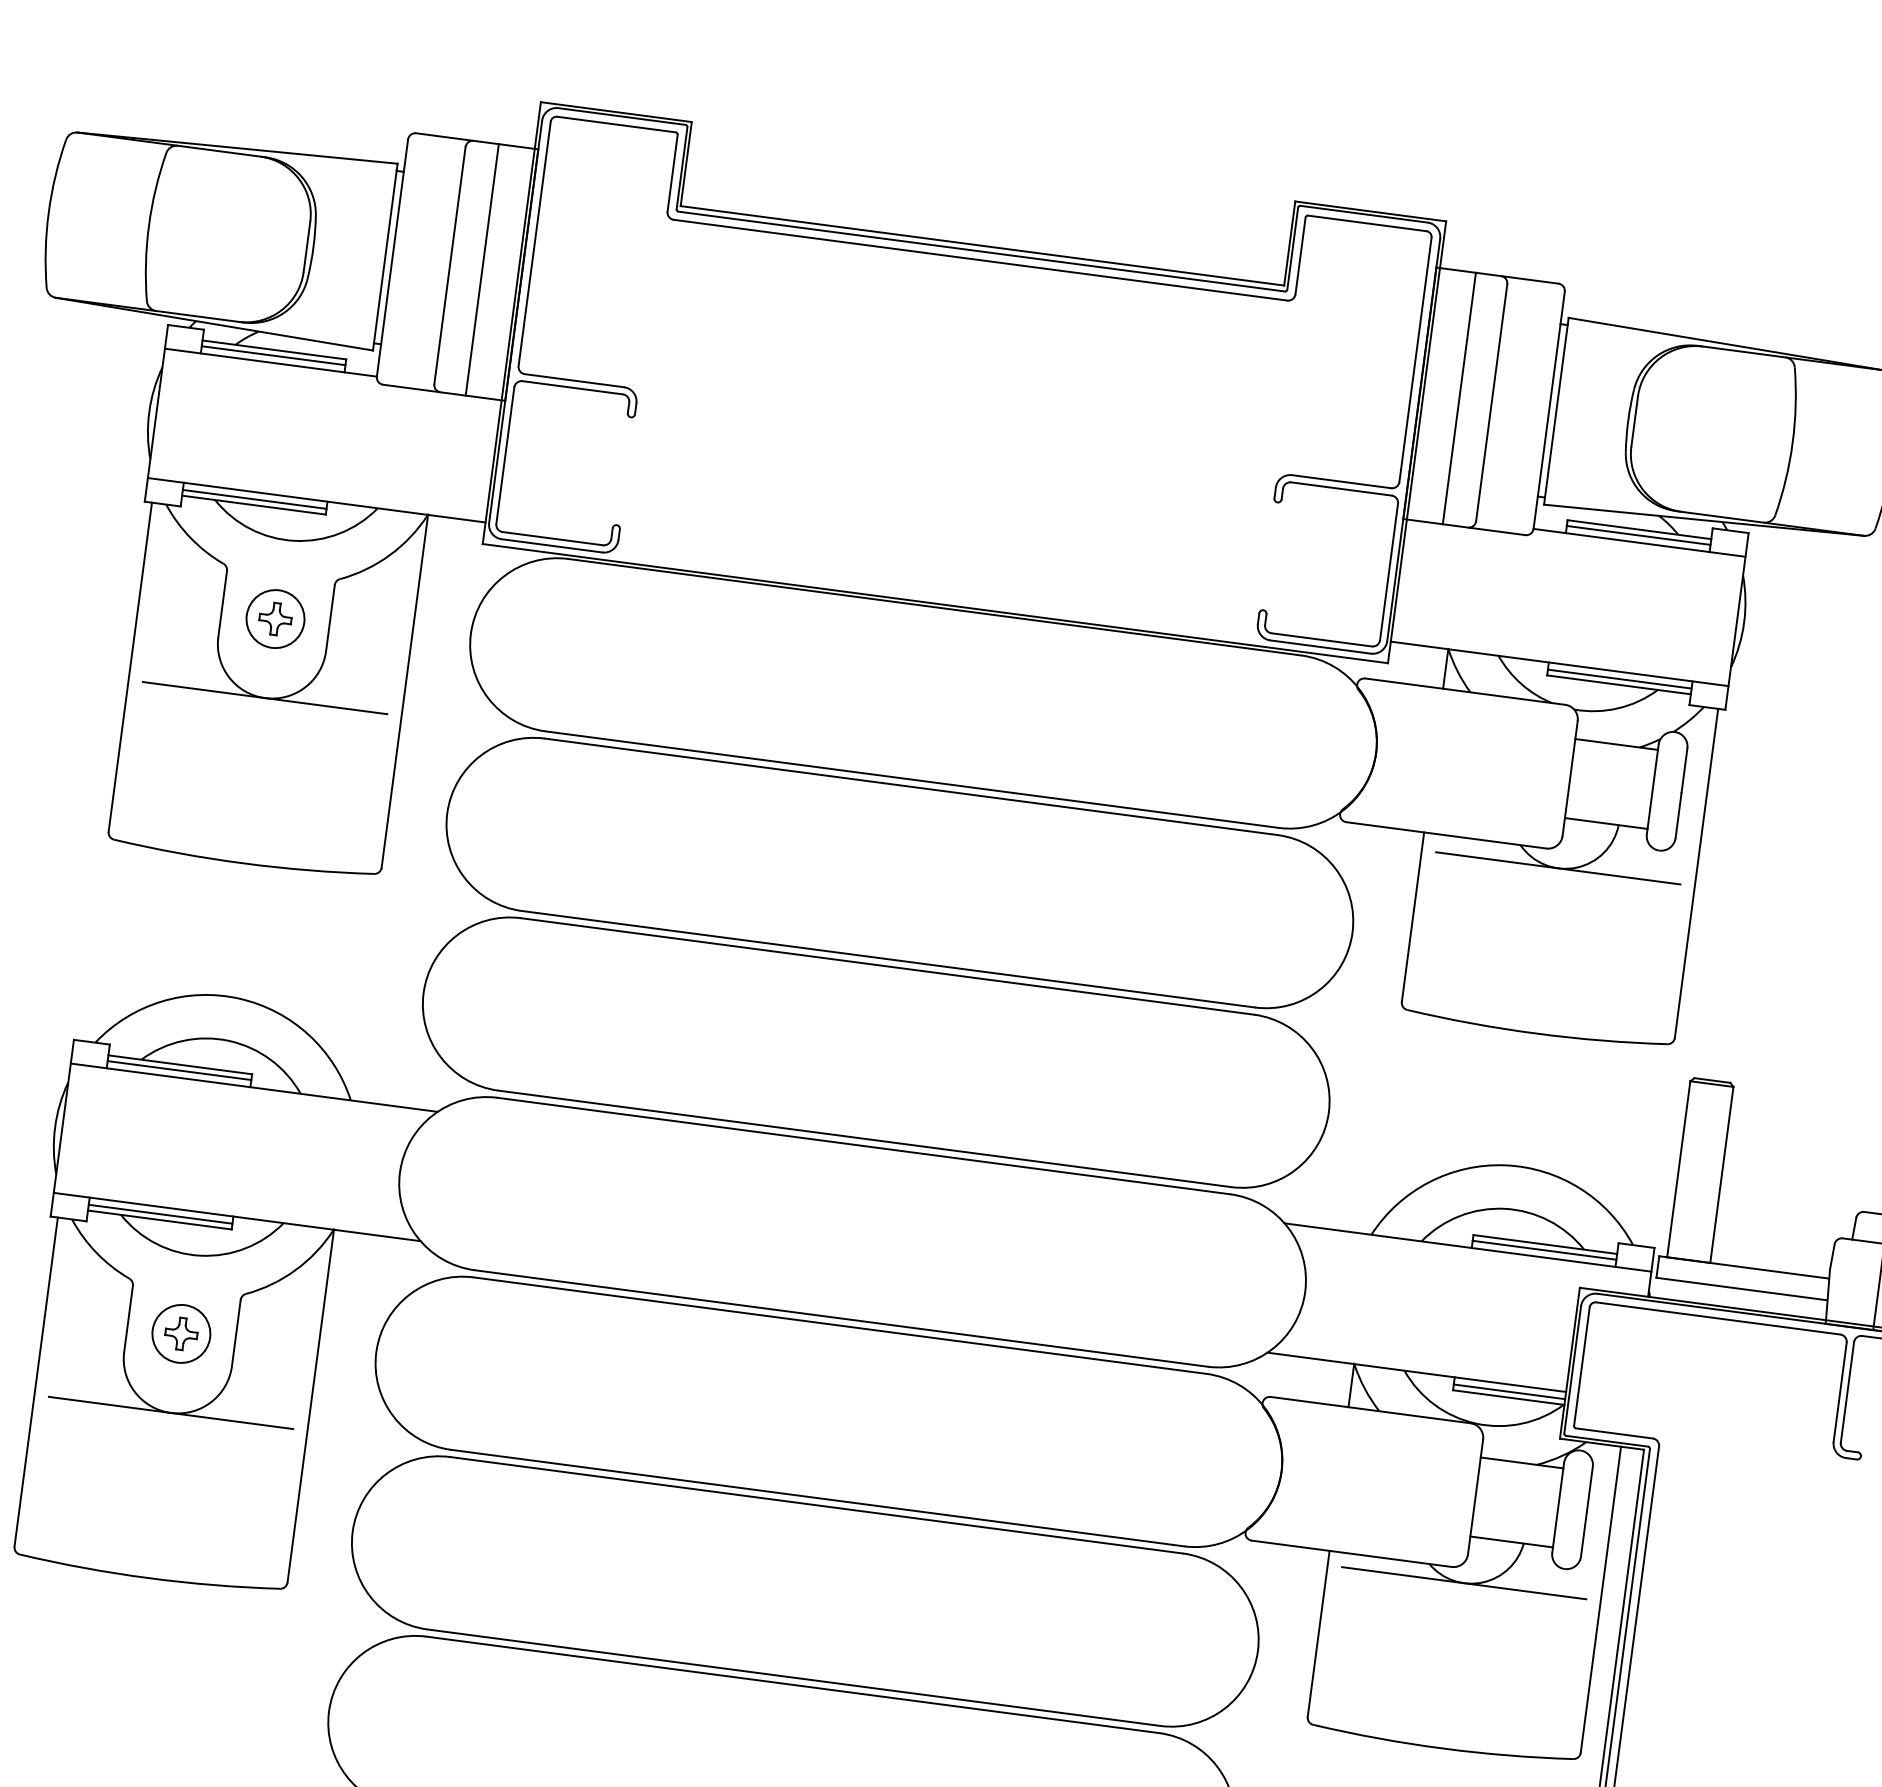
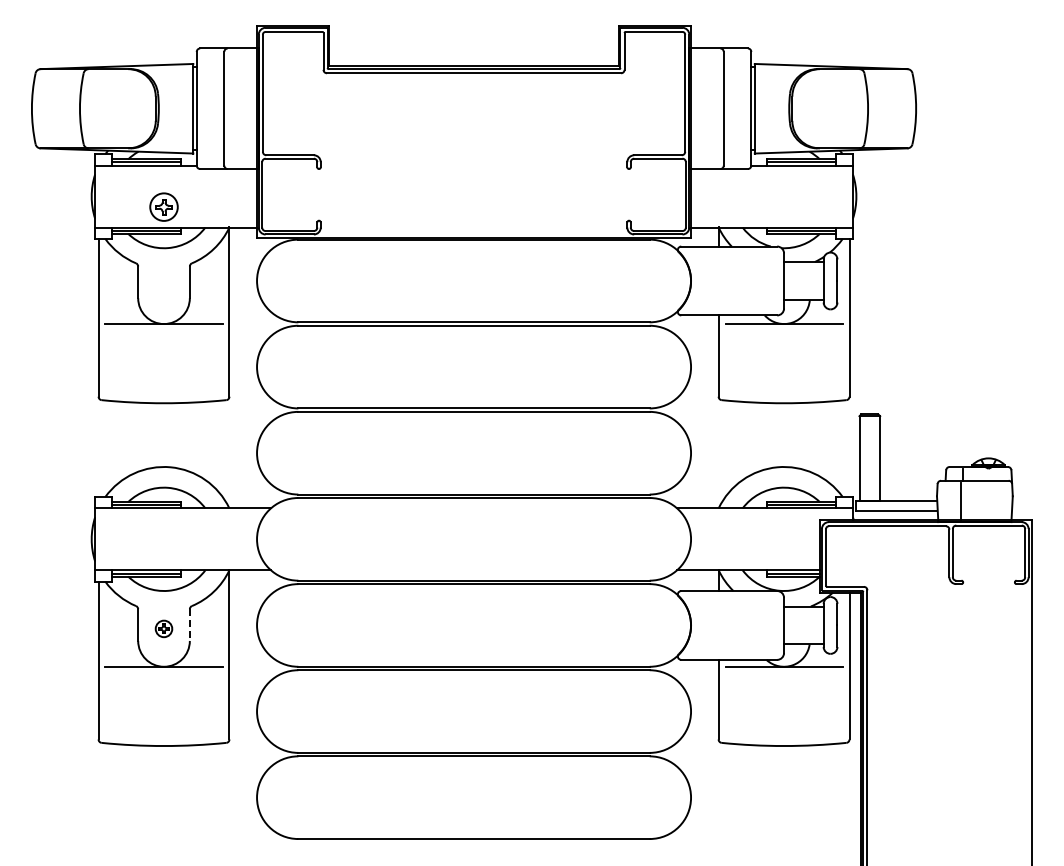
line: (481, 269) -> (239, 108), removed
line: (1459, 398) -> (708, 108), removed
part: (274, 617) -> (163, 206), moved
part: (180, 1332) -> (163, 628), size x0.6
line: (235, 1333) -> (189, 625), solid -> dashed

